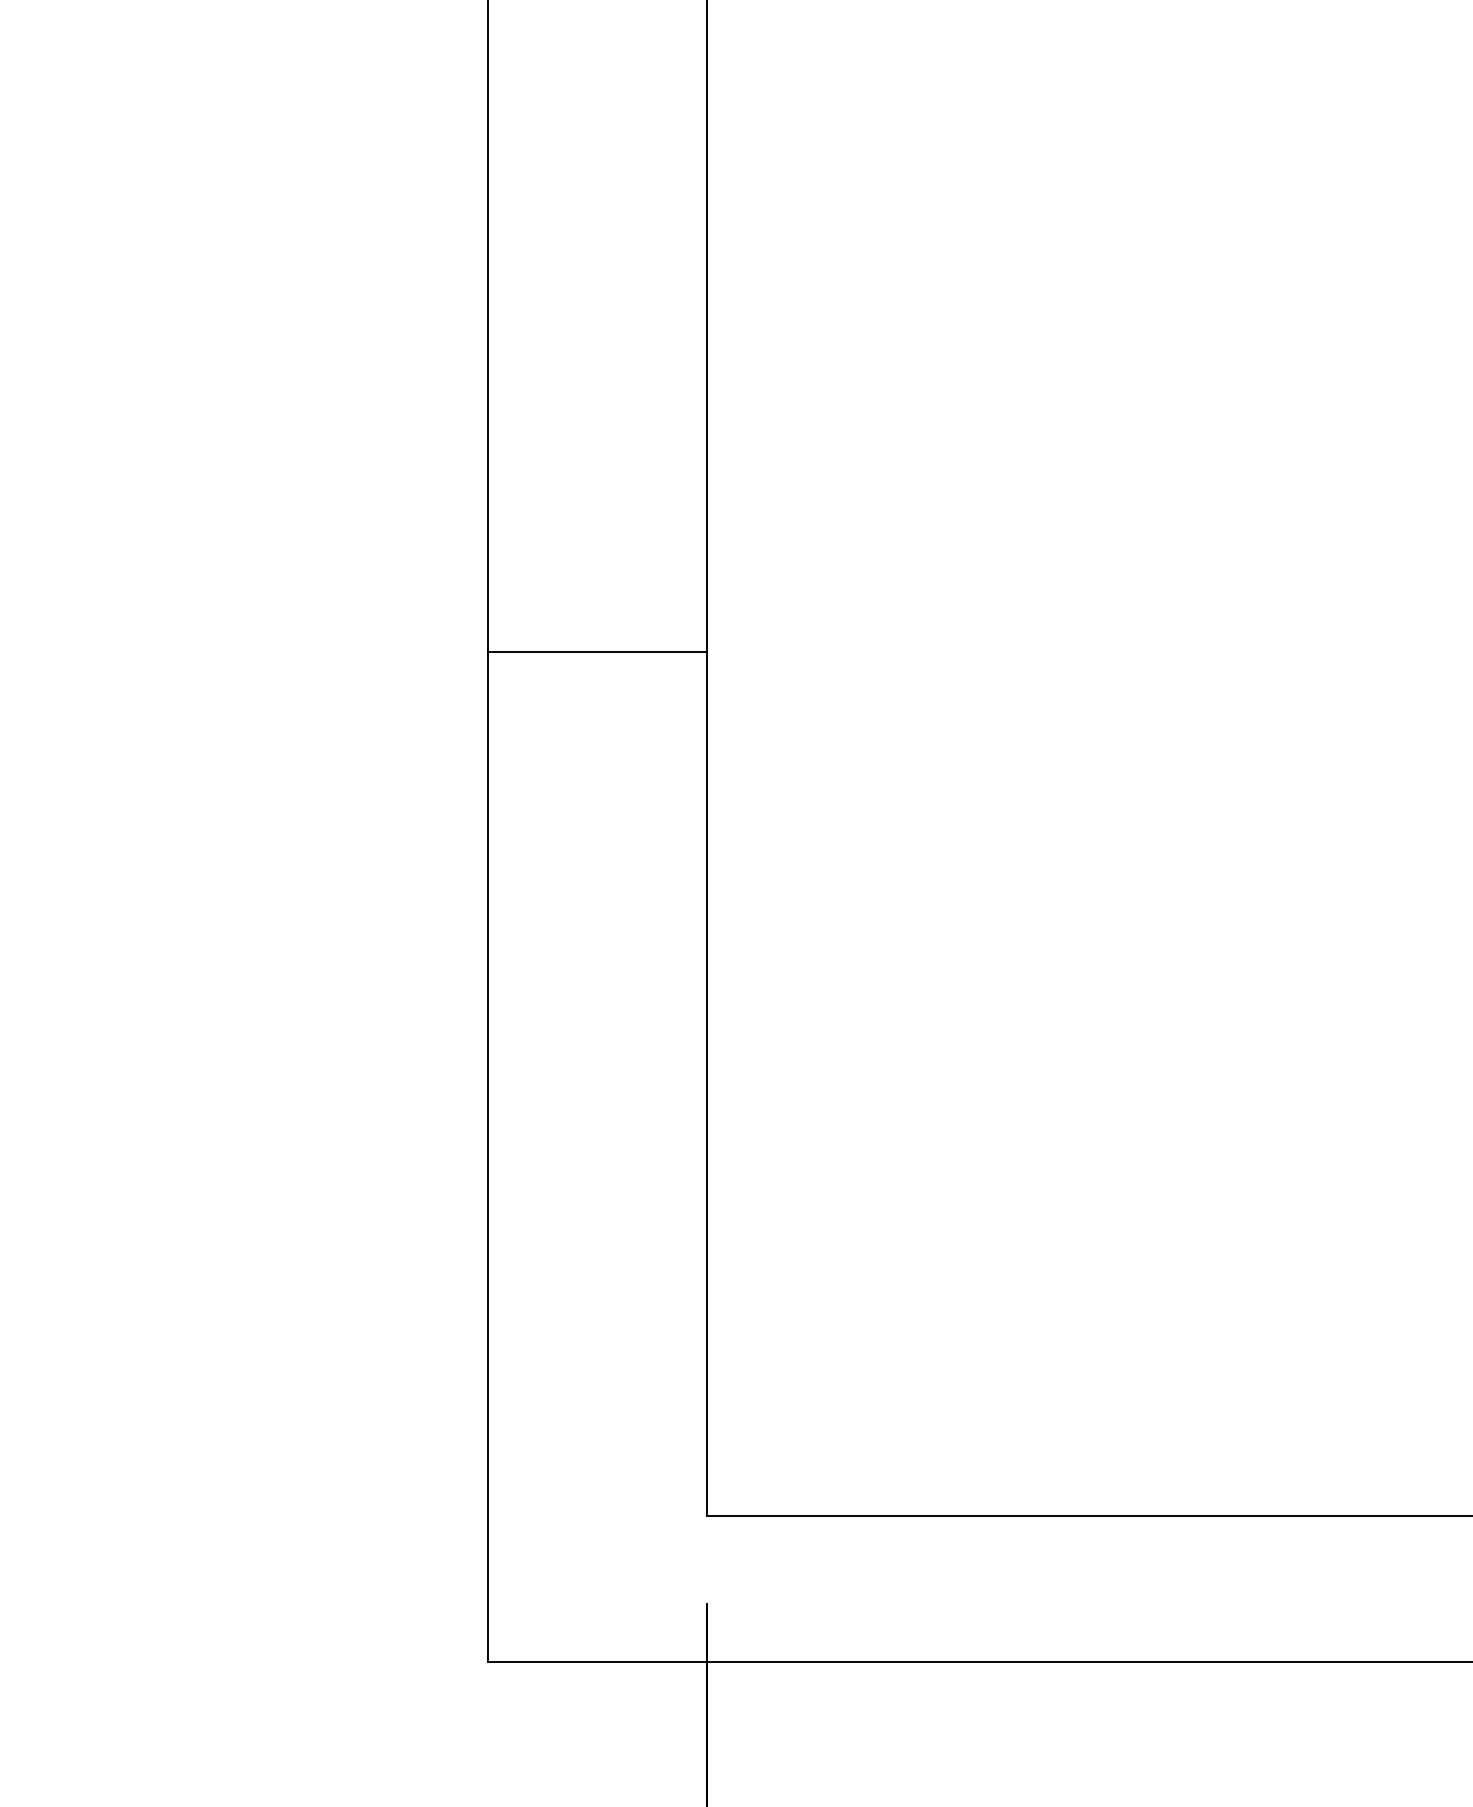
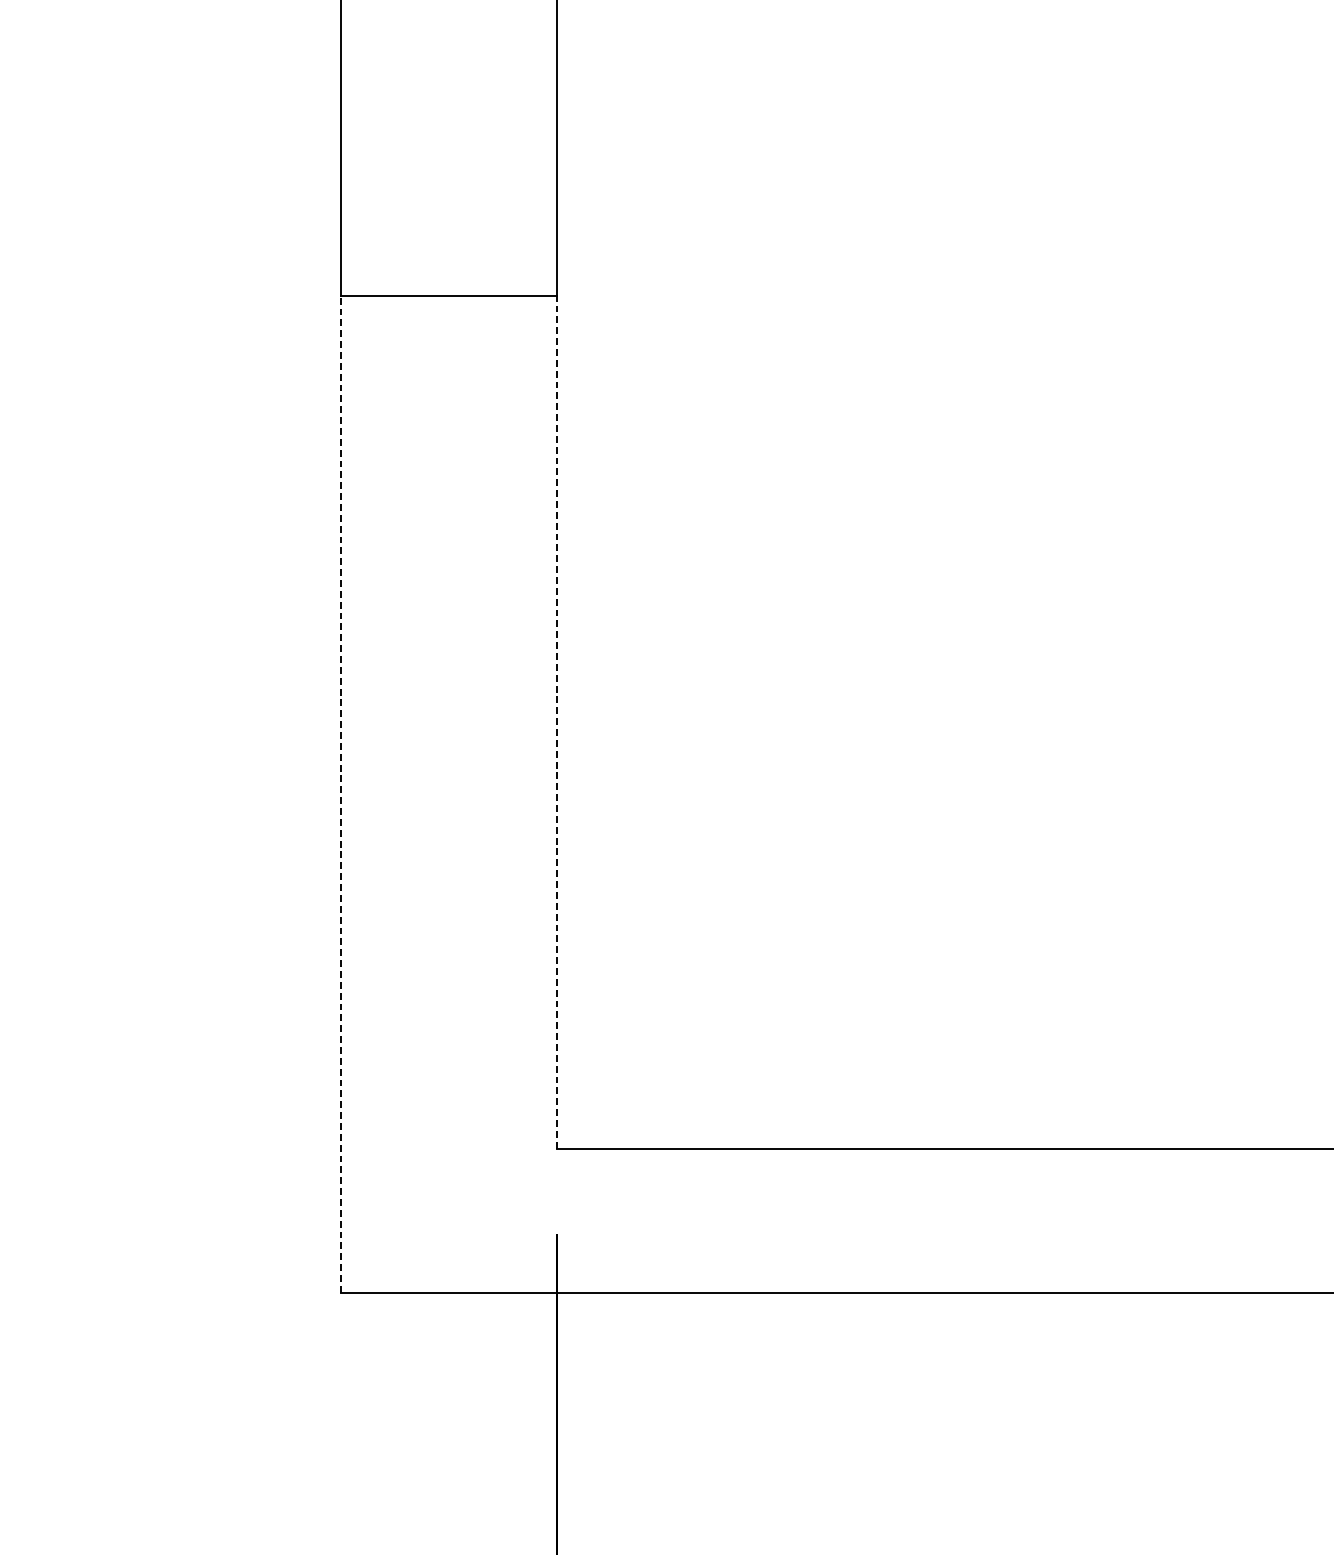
line: (706, 1083) -> (556, 721), solid -> dashed
line: (487, 1156) -> (340, 793), solid -> dashed

